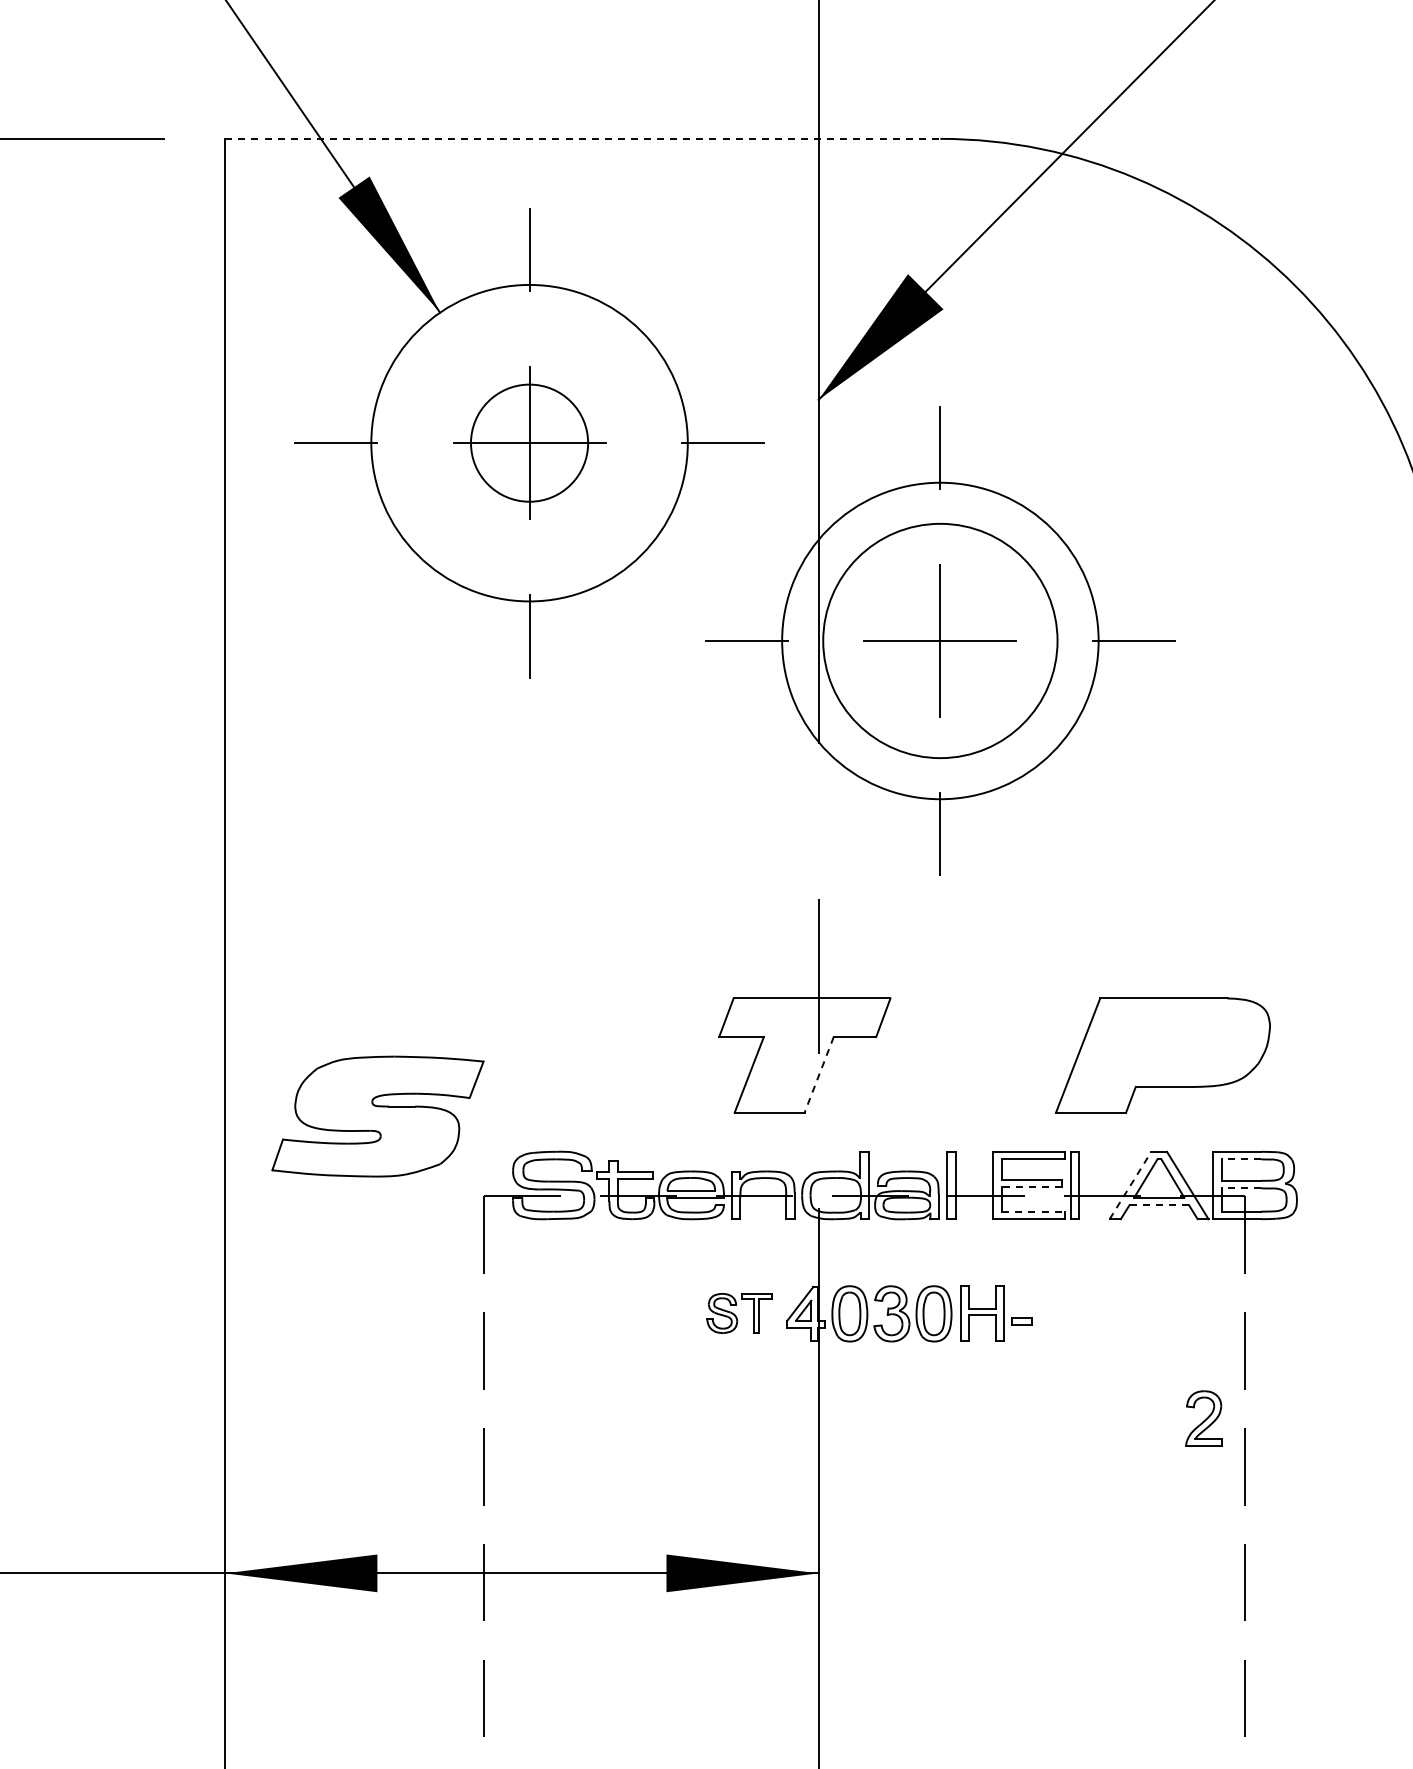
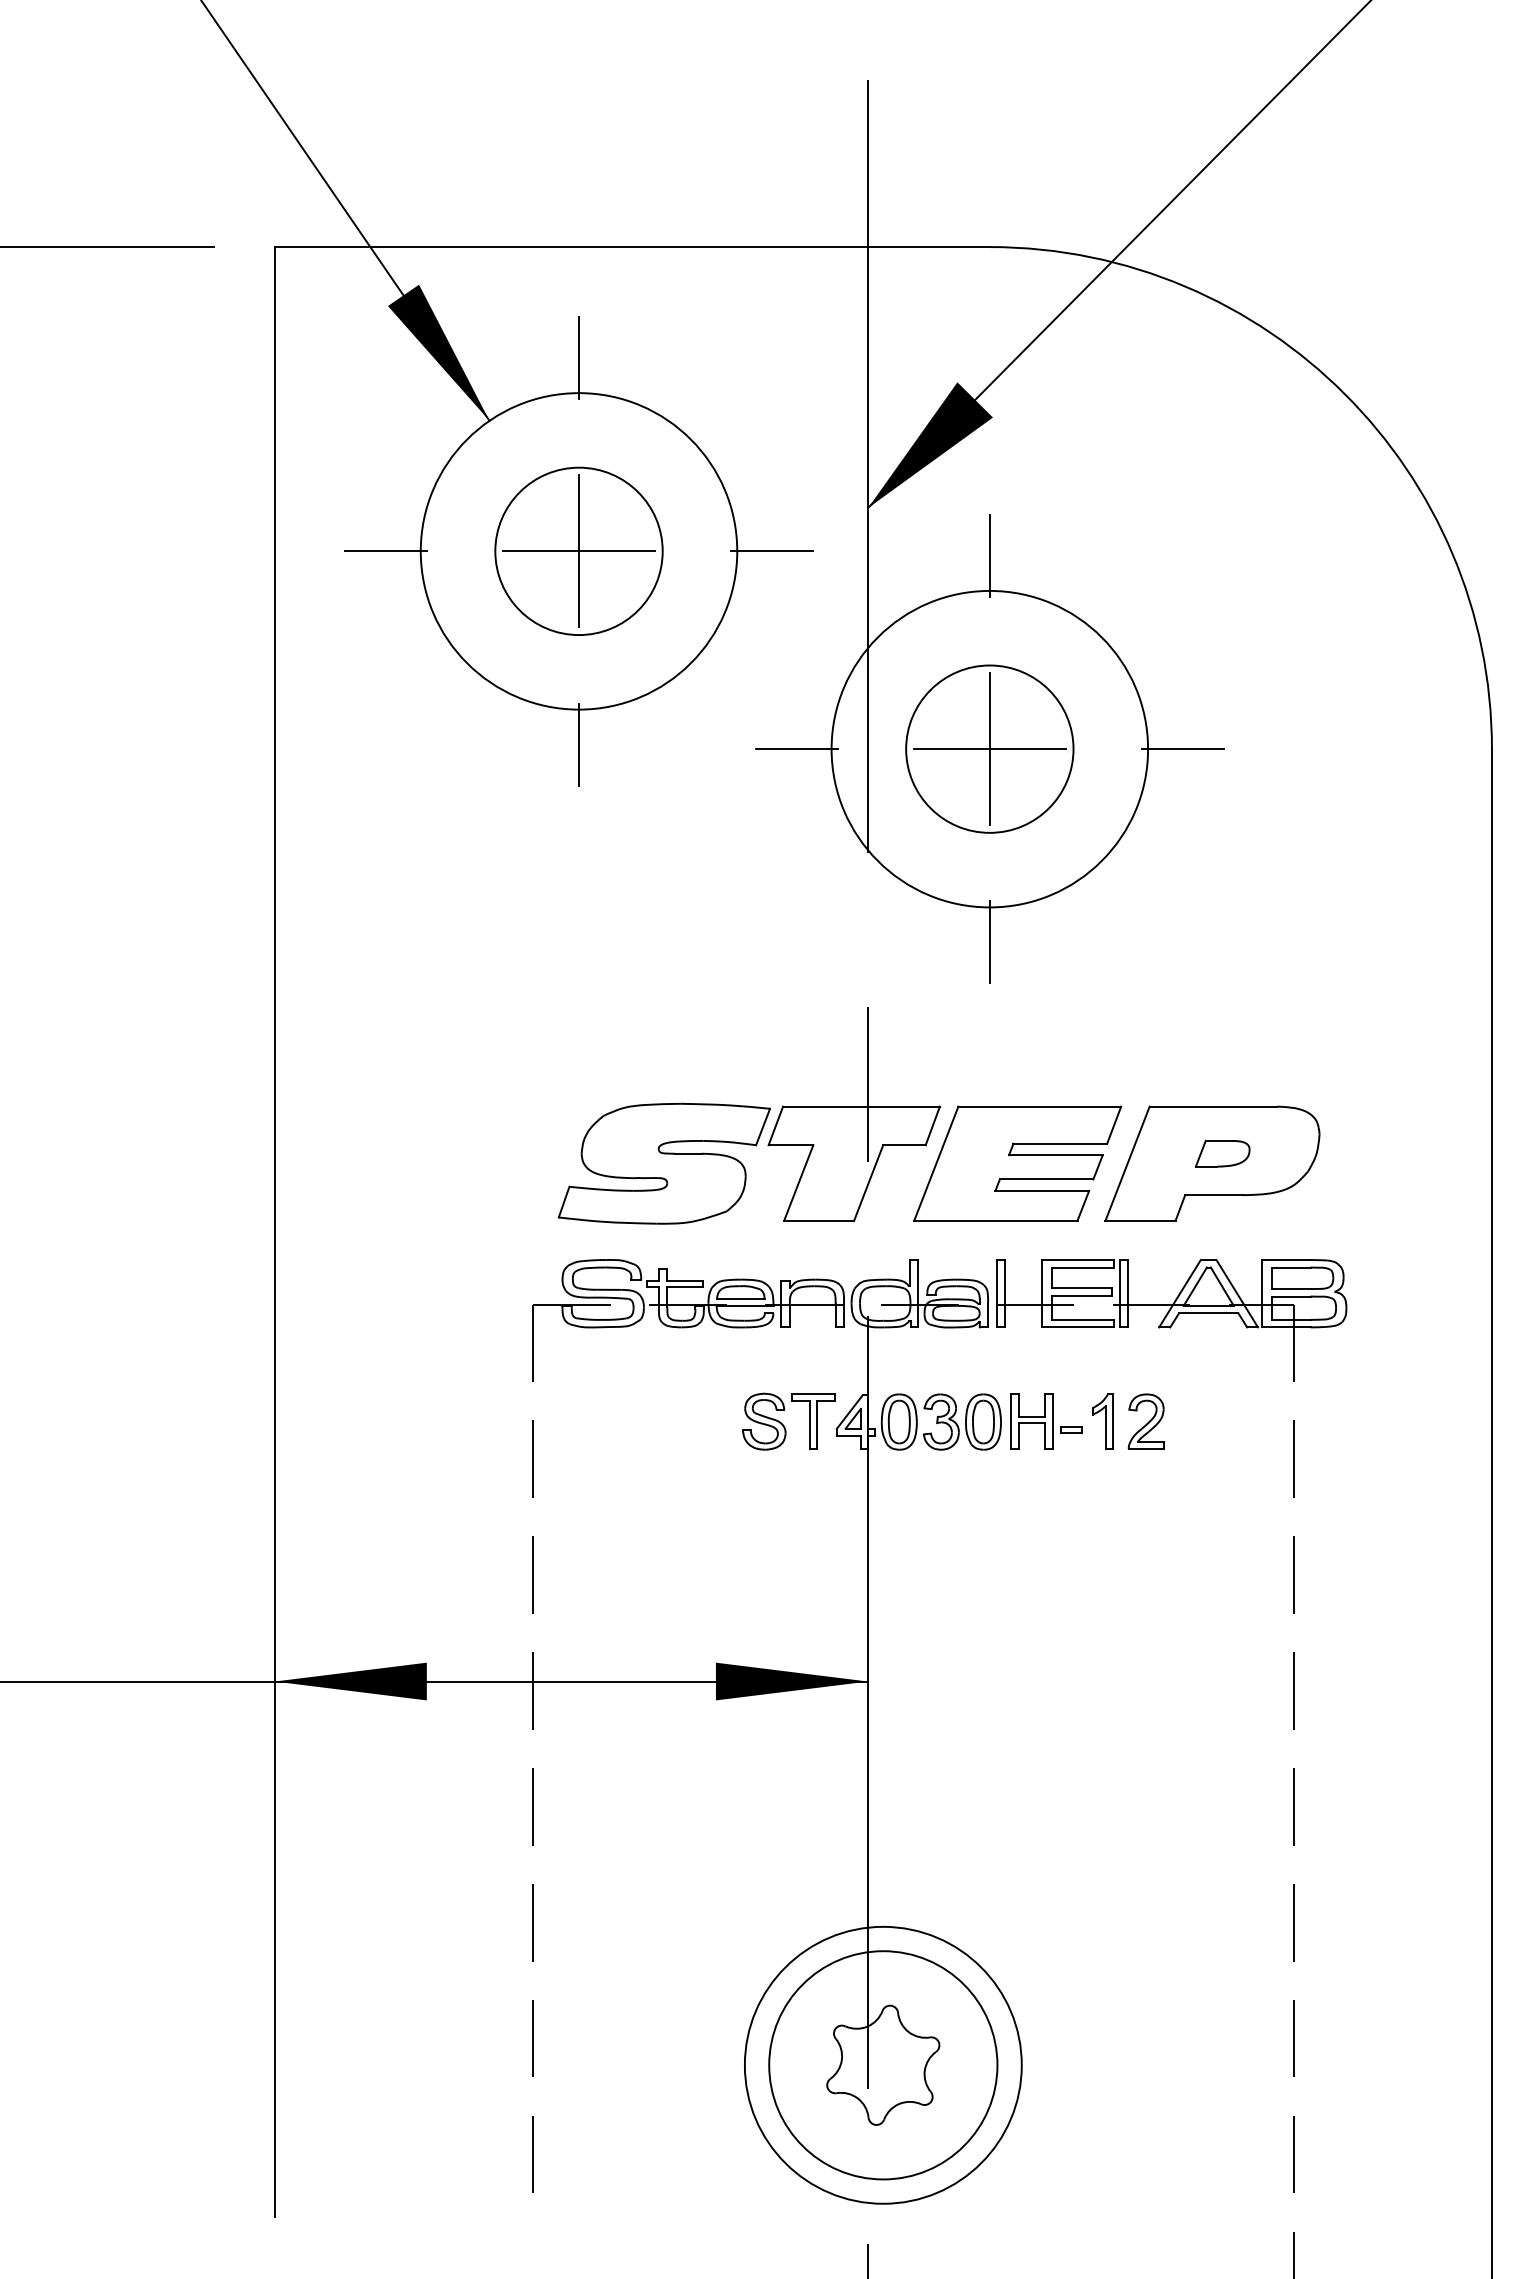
line: (583, 139) -> (632, 247), dashed -> solid
circle: (529, 443) -> (578, 551), size x1.43
circle: (940, 640) -> (989, 748), size x0.71
part: (1173, 1045) -> (1222, 1153), added
part: (968, 1055) -> (1017, 1163), added
line: (819, 1075) -> (868, 1183), dashed -> solid
part: (378, 1116) -> (664, 1163), moved
line: (1241, 1159) -> (1290, 1267), dashed -> solid
line: (1130, 1185) -> (1179, 1293), dashed -> solid
line: (1032, 1187) -> (1081, 1295), dashed -> solid
line: (1241, 1188) -> (1290, 1296), dashed -> solid
line: (1159, 1205) -> (1208, 1313), dashed -> solid
line: (1034, 1211) -> (1083, 1319), dashed -> solid
part: (739, 1313) -> (788, 1421), size x1.43
part: (1053, 1313) -> (1102, 1421), added
part: (1203, 1418) -> (1145, 1421), moved

